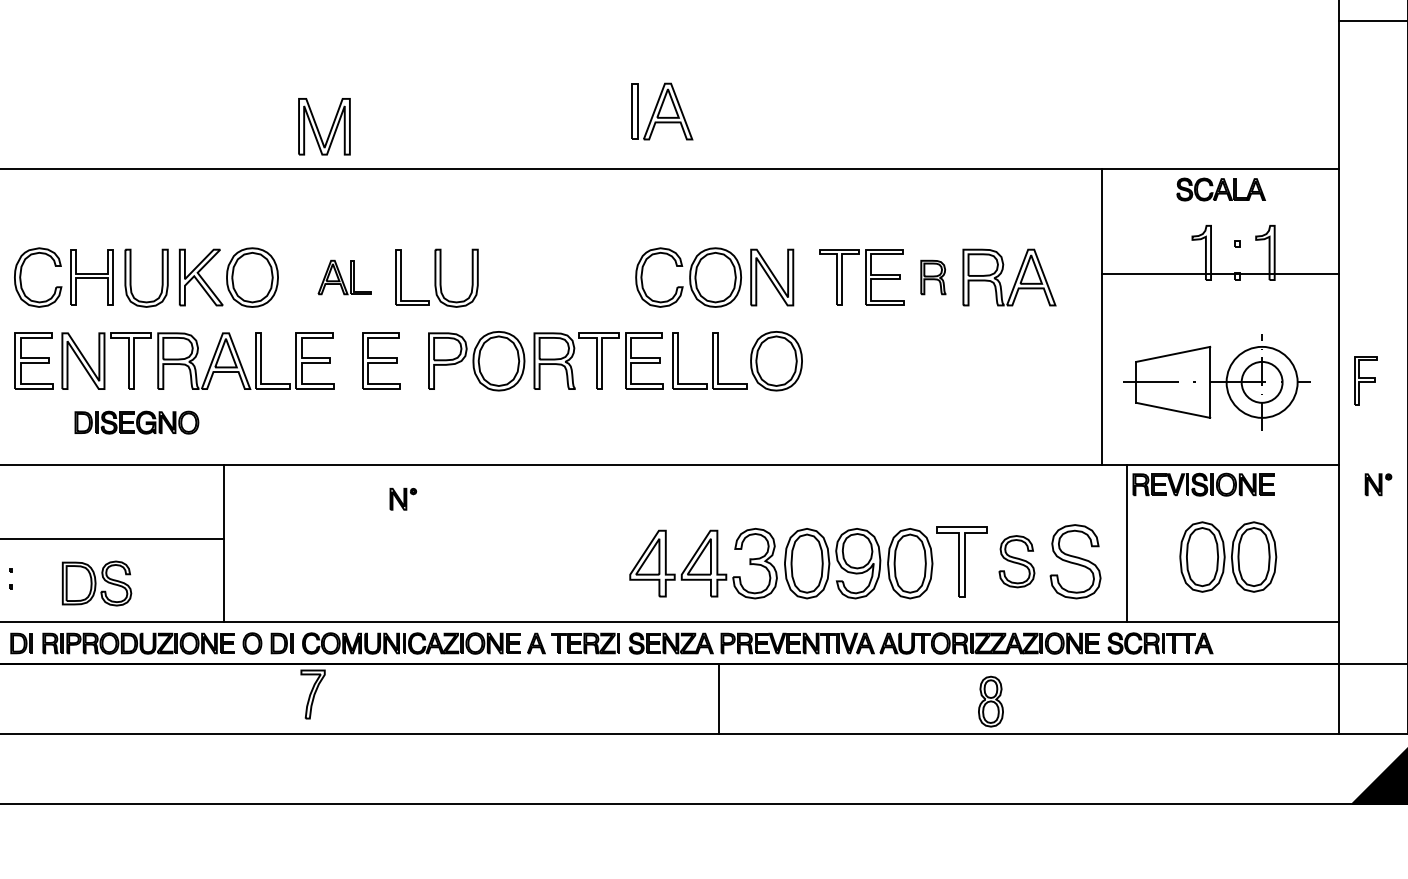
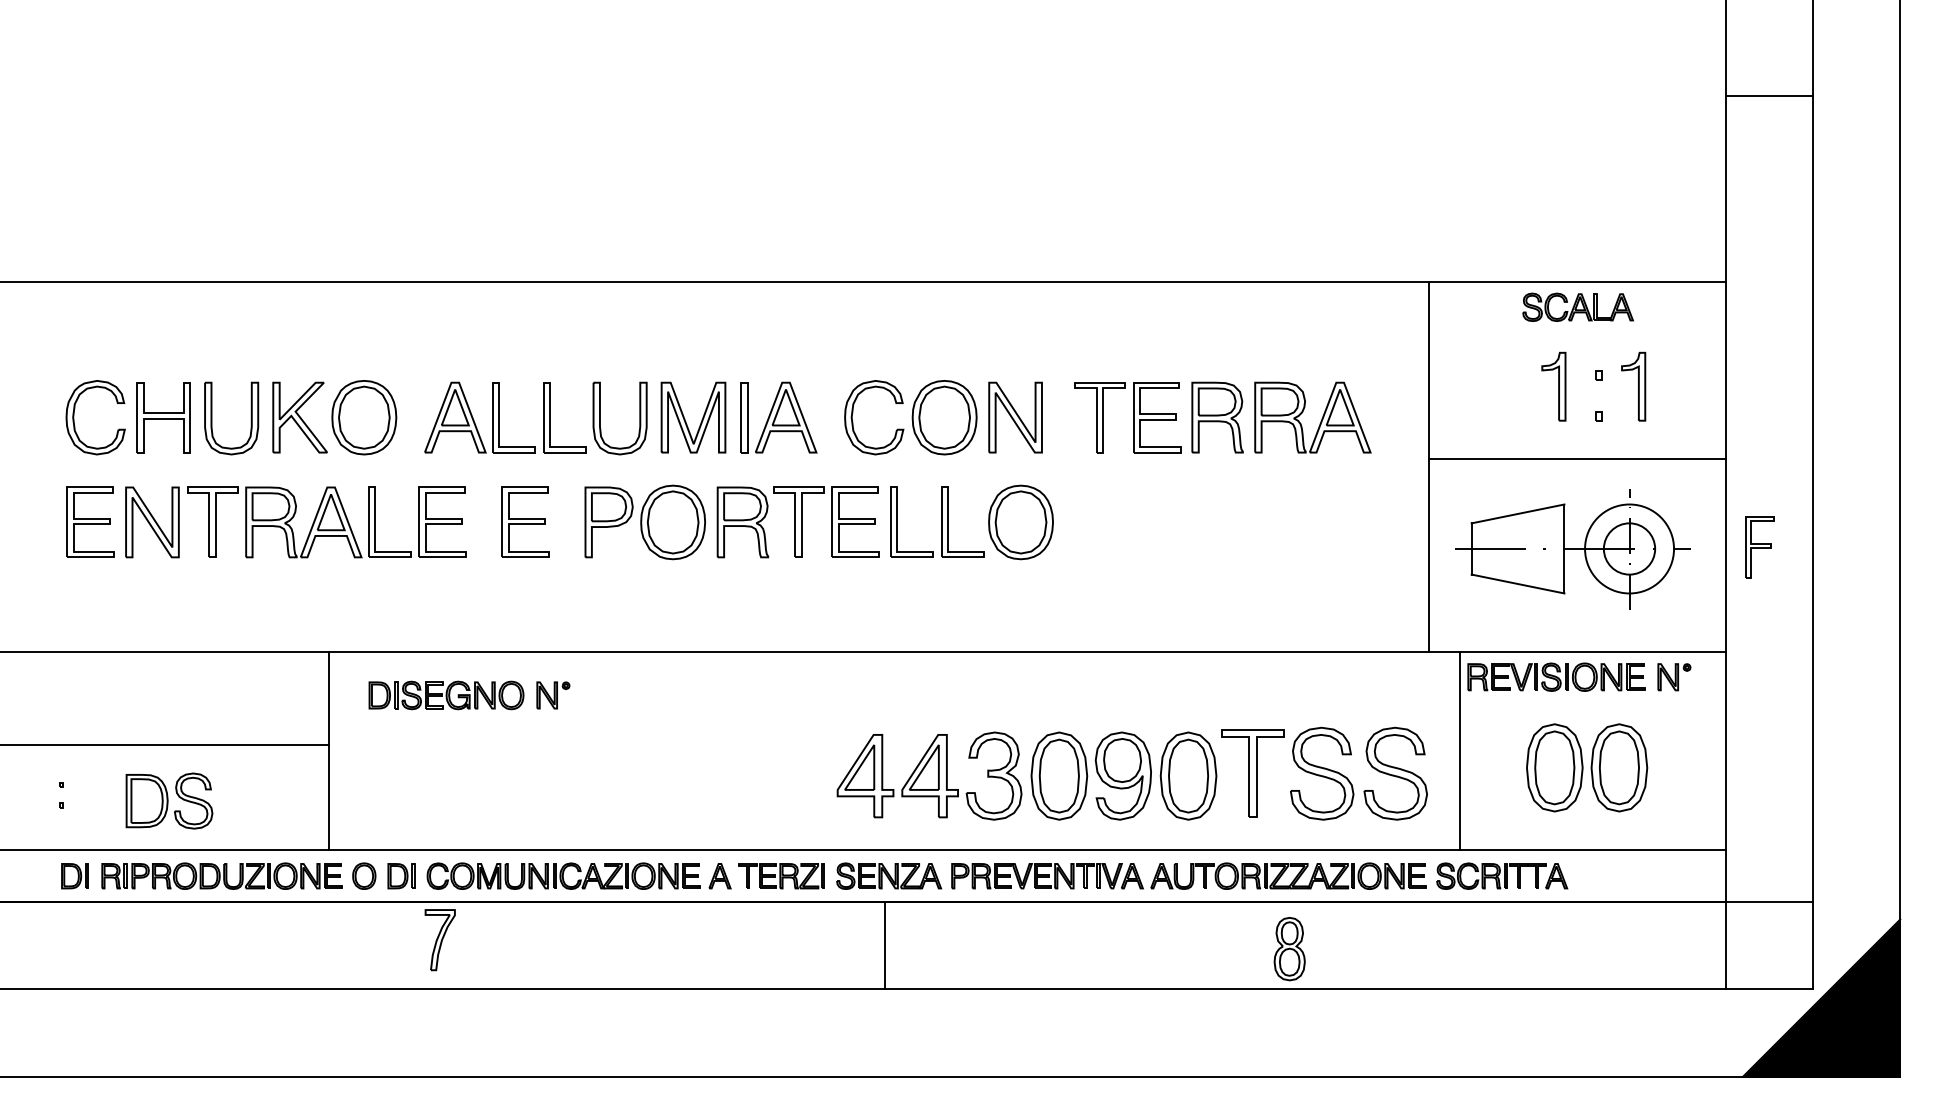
part: (662, 111) -> (778, 417), moved
part: (318, 127) -> (685, 418), moved
line: (1219, 273) -> (1576, 458), moved
part: (344, 277) -> (479, 417), size x1.67
part: (933, 277) -> (1217, 417), size x1.67
part: (136, 422) -> (446, 695), moved
part: (1378, 484) -> (1674, 677), moved
part: (1017, 561) -> (1322, 773), size x1.43
line: (719, 698) -> (885, 945), moved

